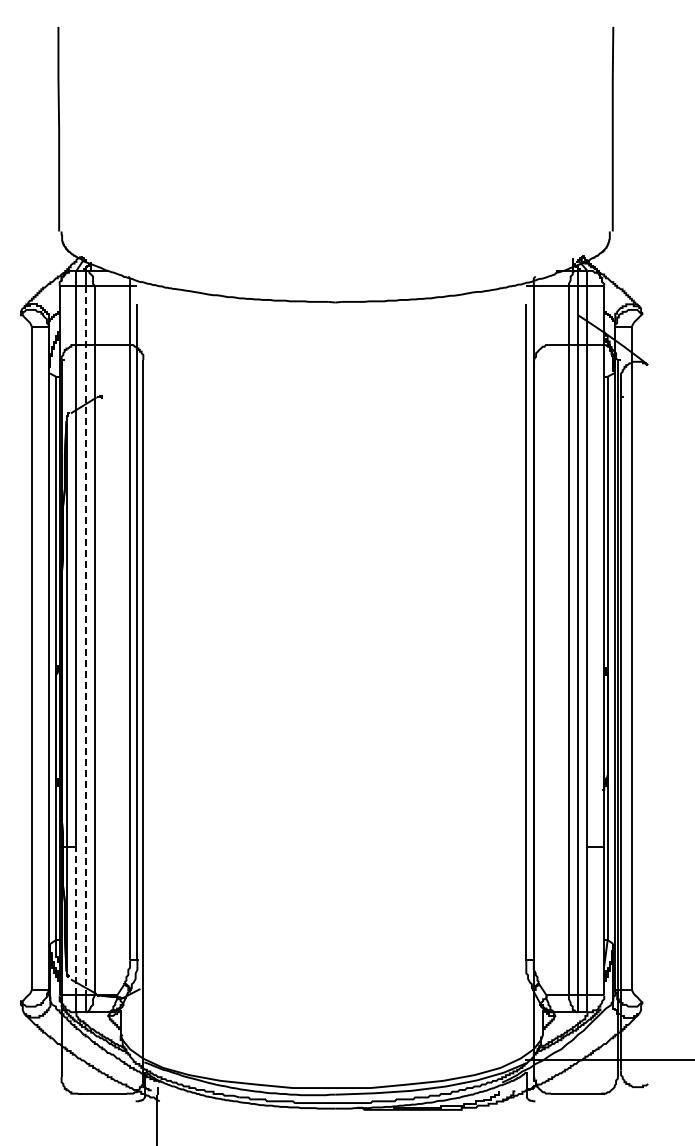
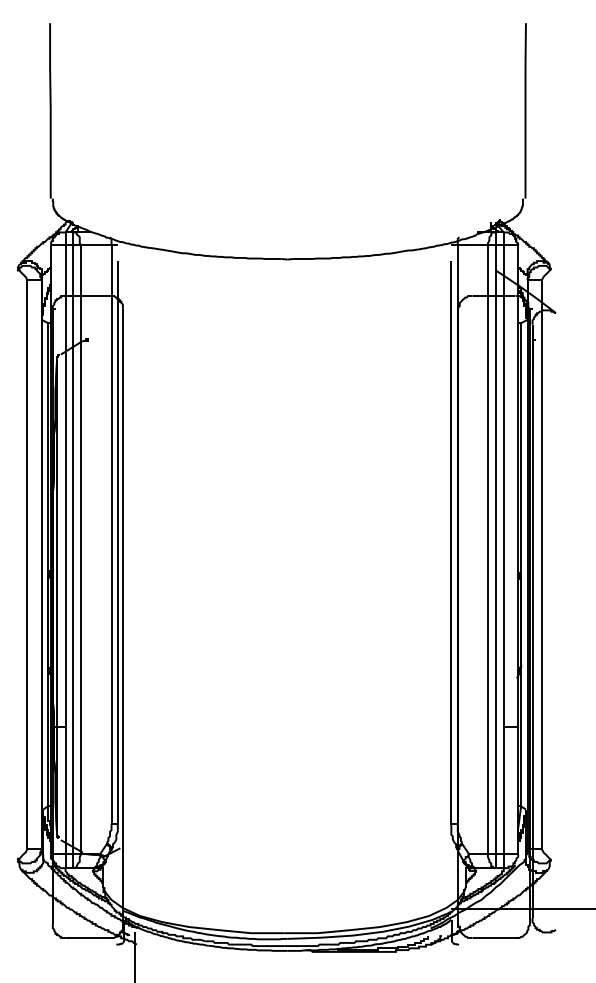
line: (85, 640) -> (73, 549), dashed -> solid
line: (76, 920) -> (65, 789), dashed -> solid

